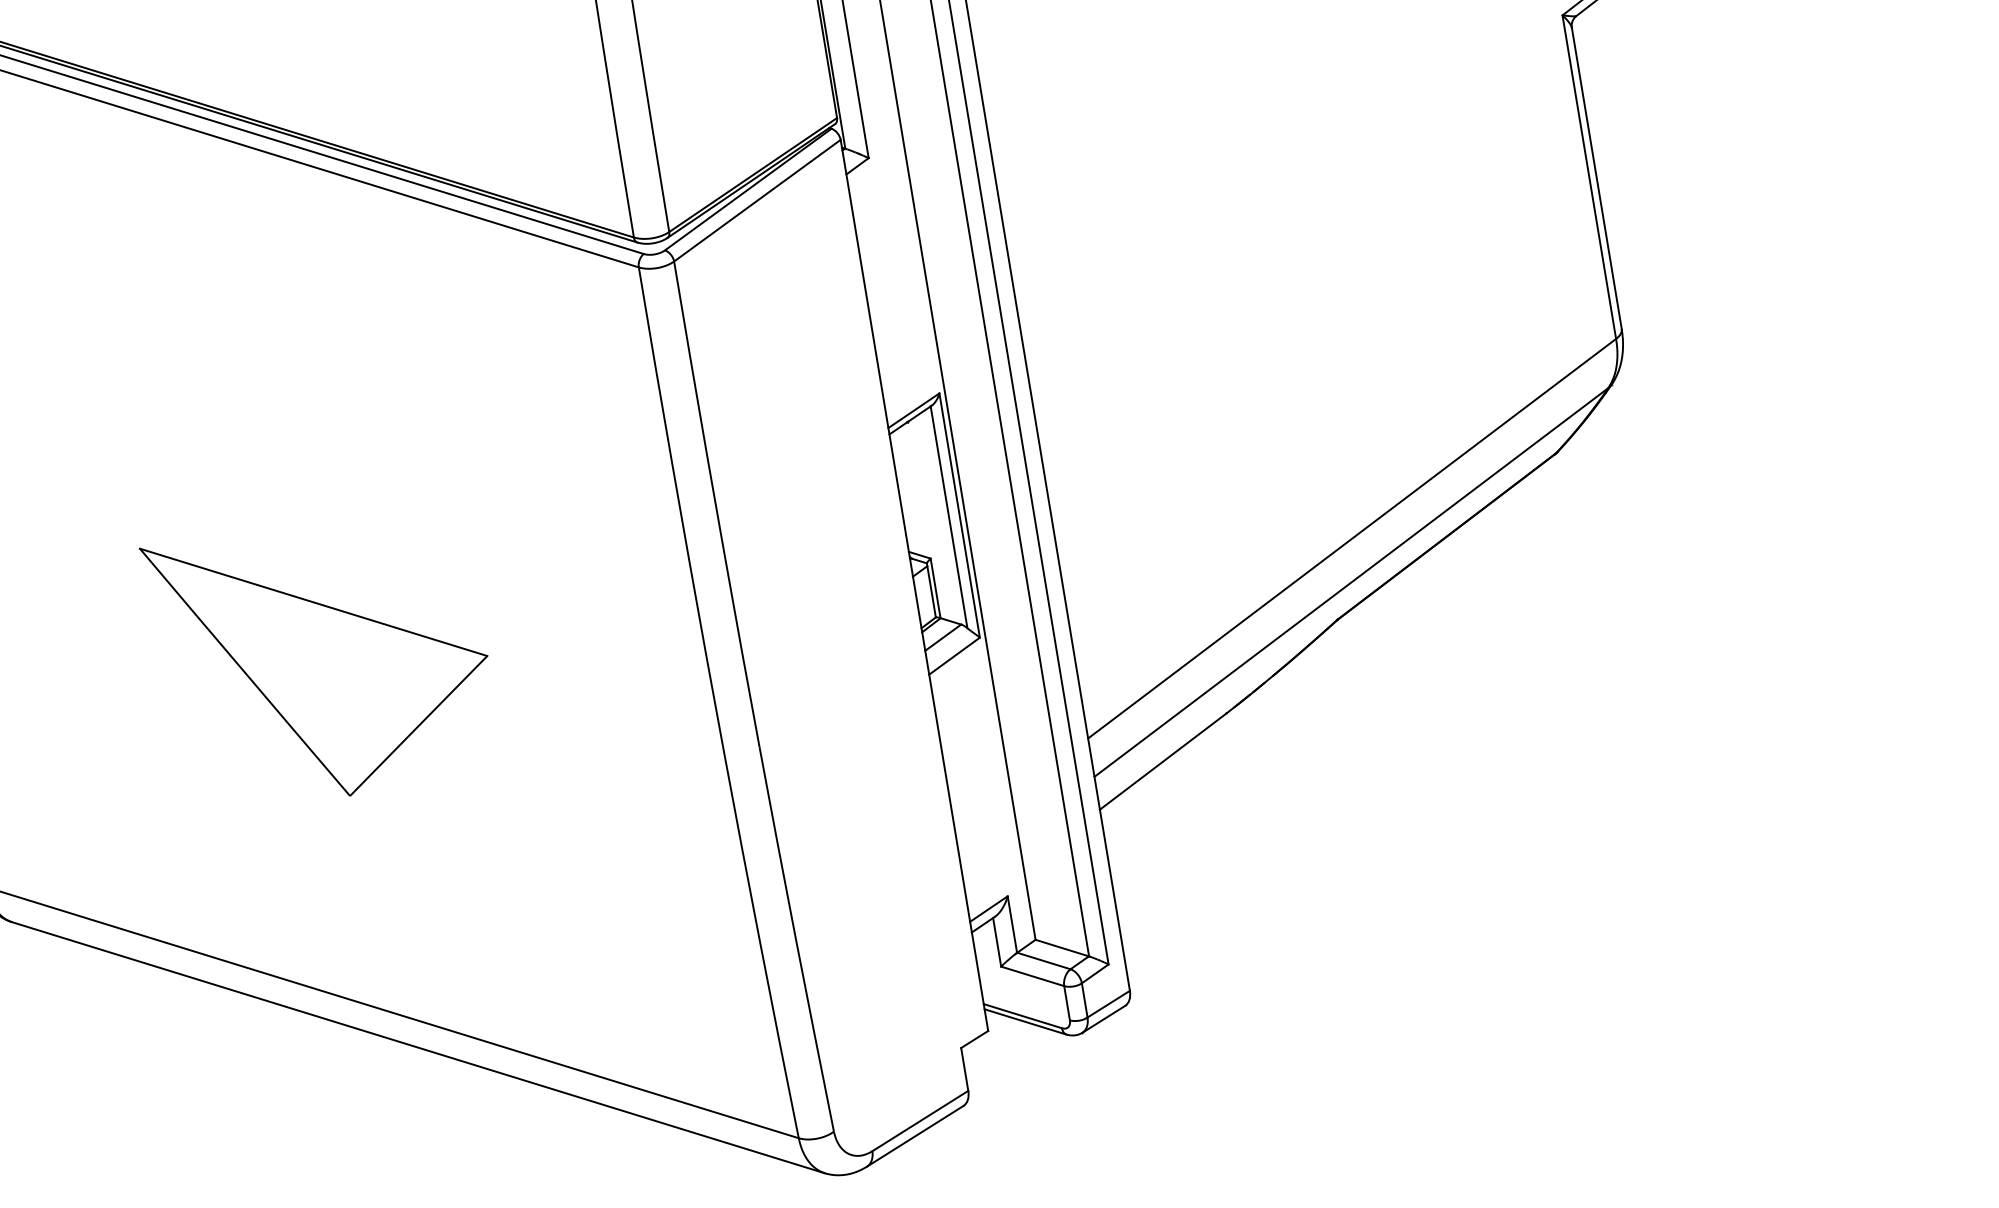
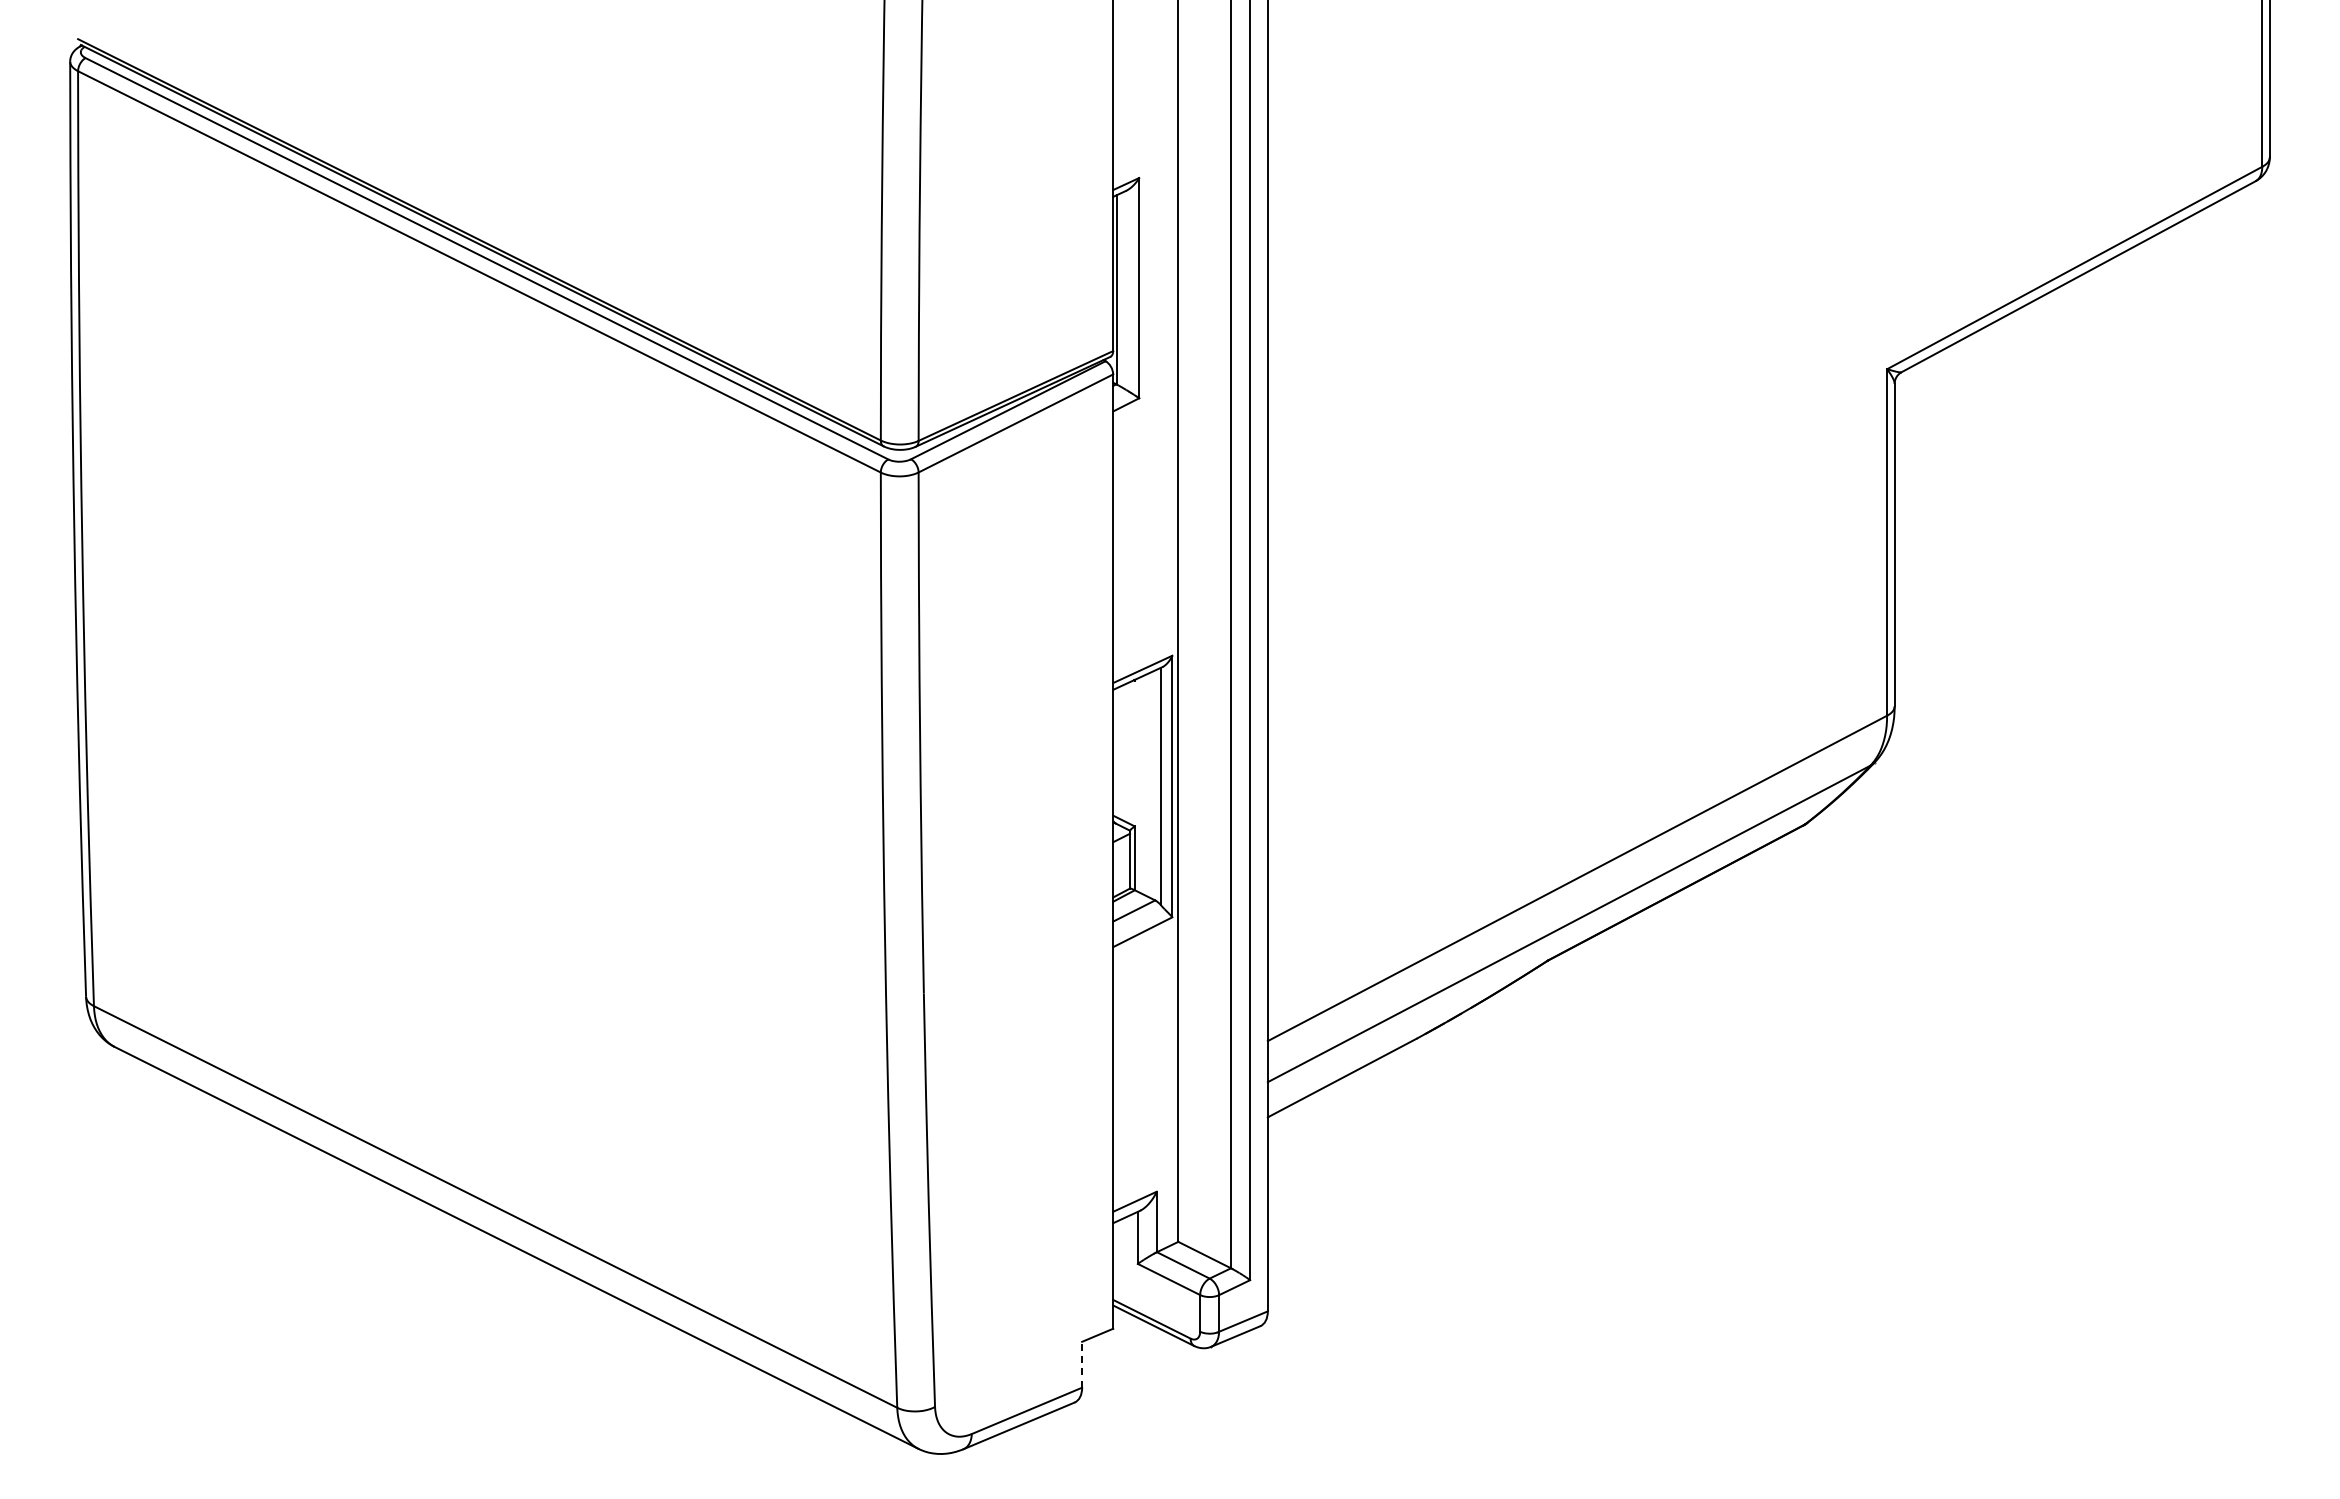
part: (322, 659) -> (483, 826), removed
line: (965, 1069) -> (1082, 1364), solid -> dashed

